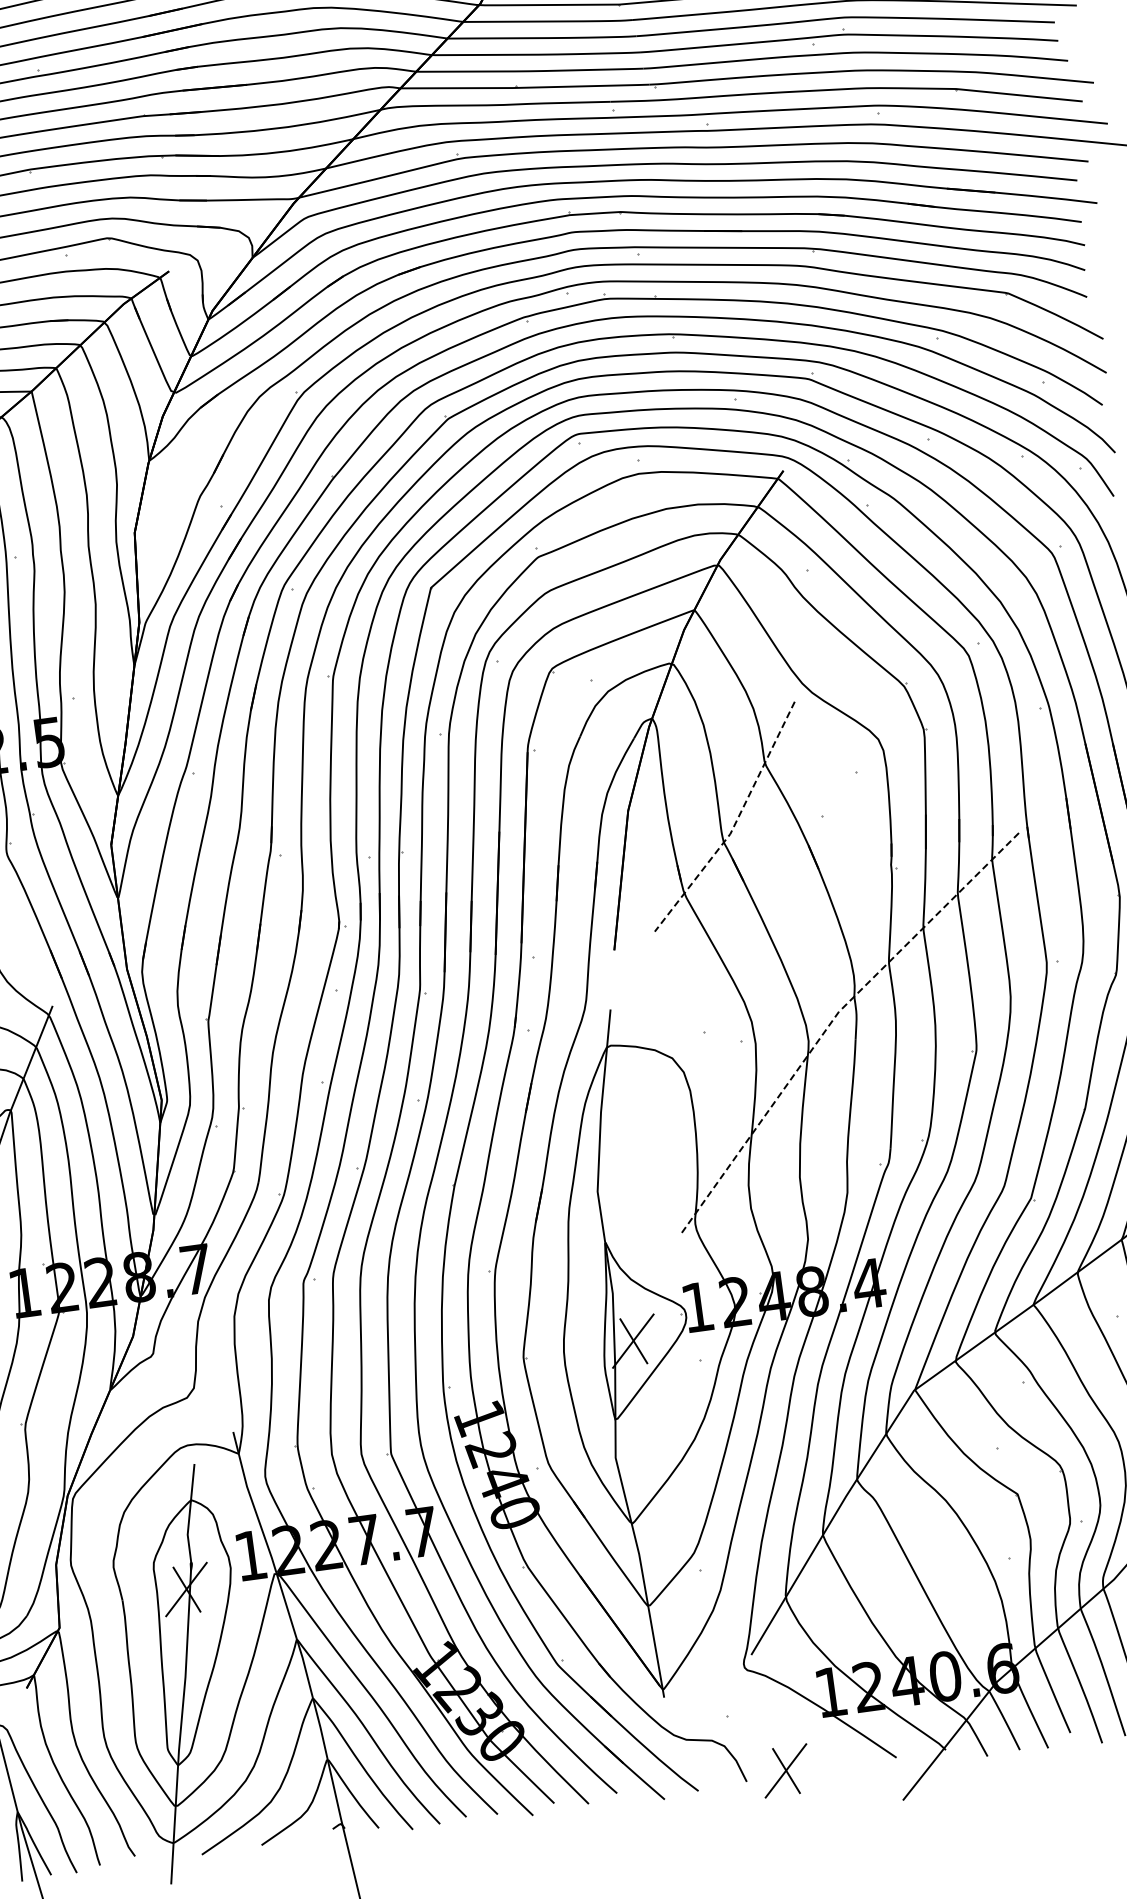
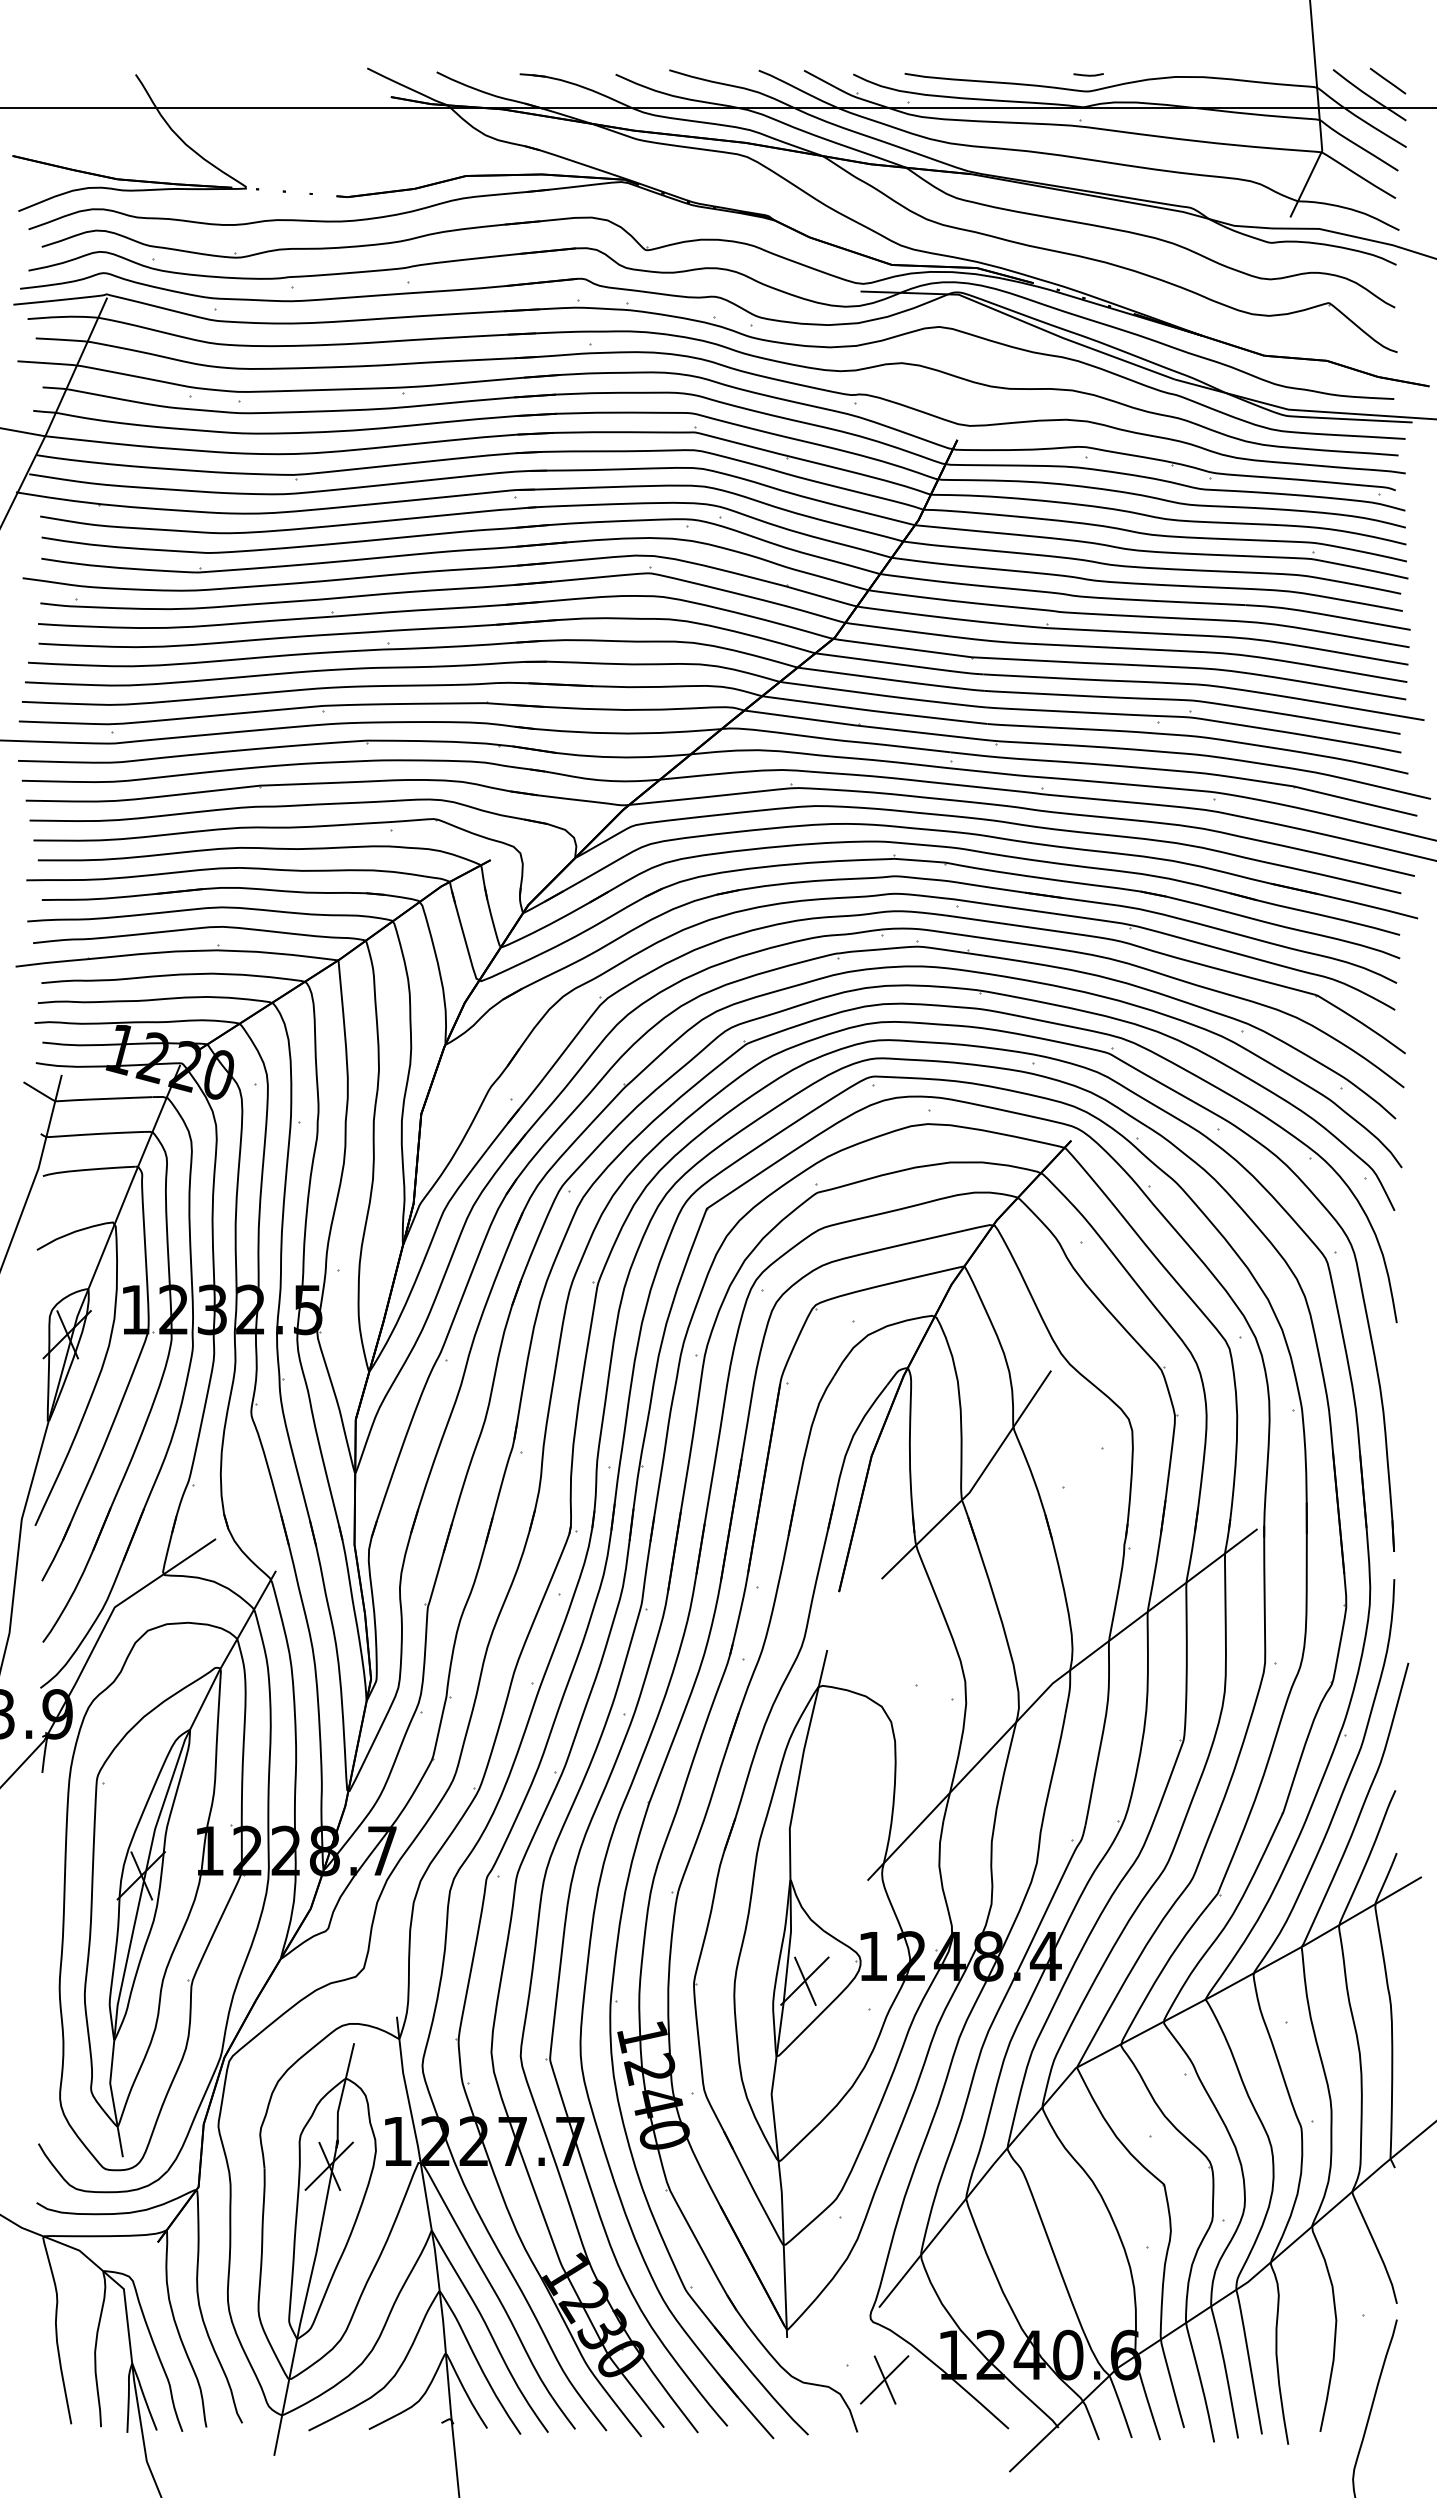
line: (734, 824) -> (975, 1483), dashed -> solid
line: (835, 1016) -> (1048, 1687), dashed -> solid
part: (785, 1770) -> (884, 2379), moved

